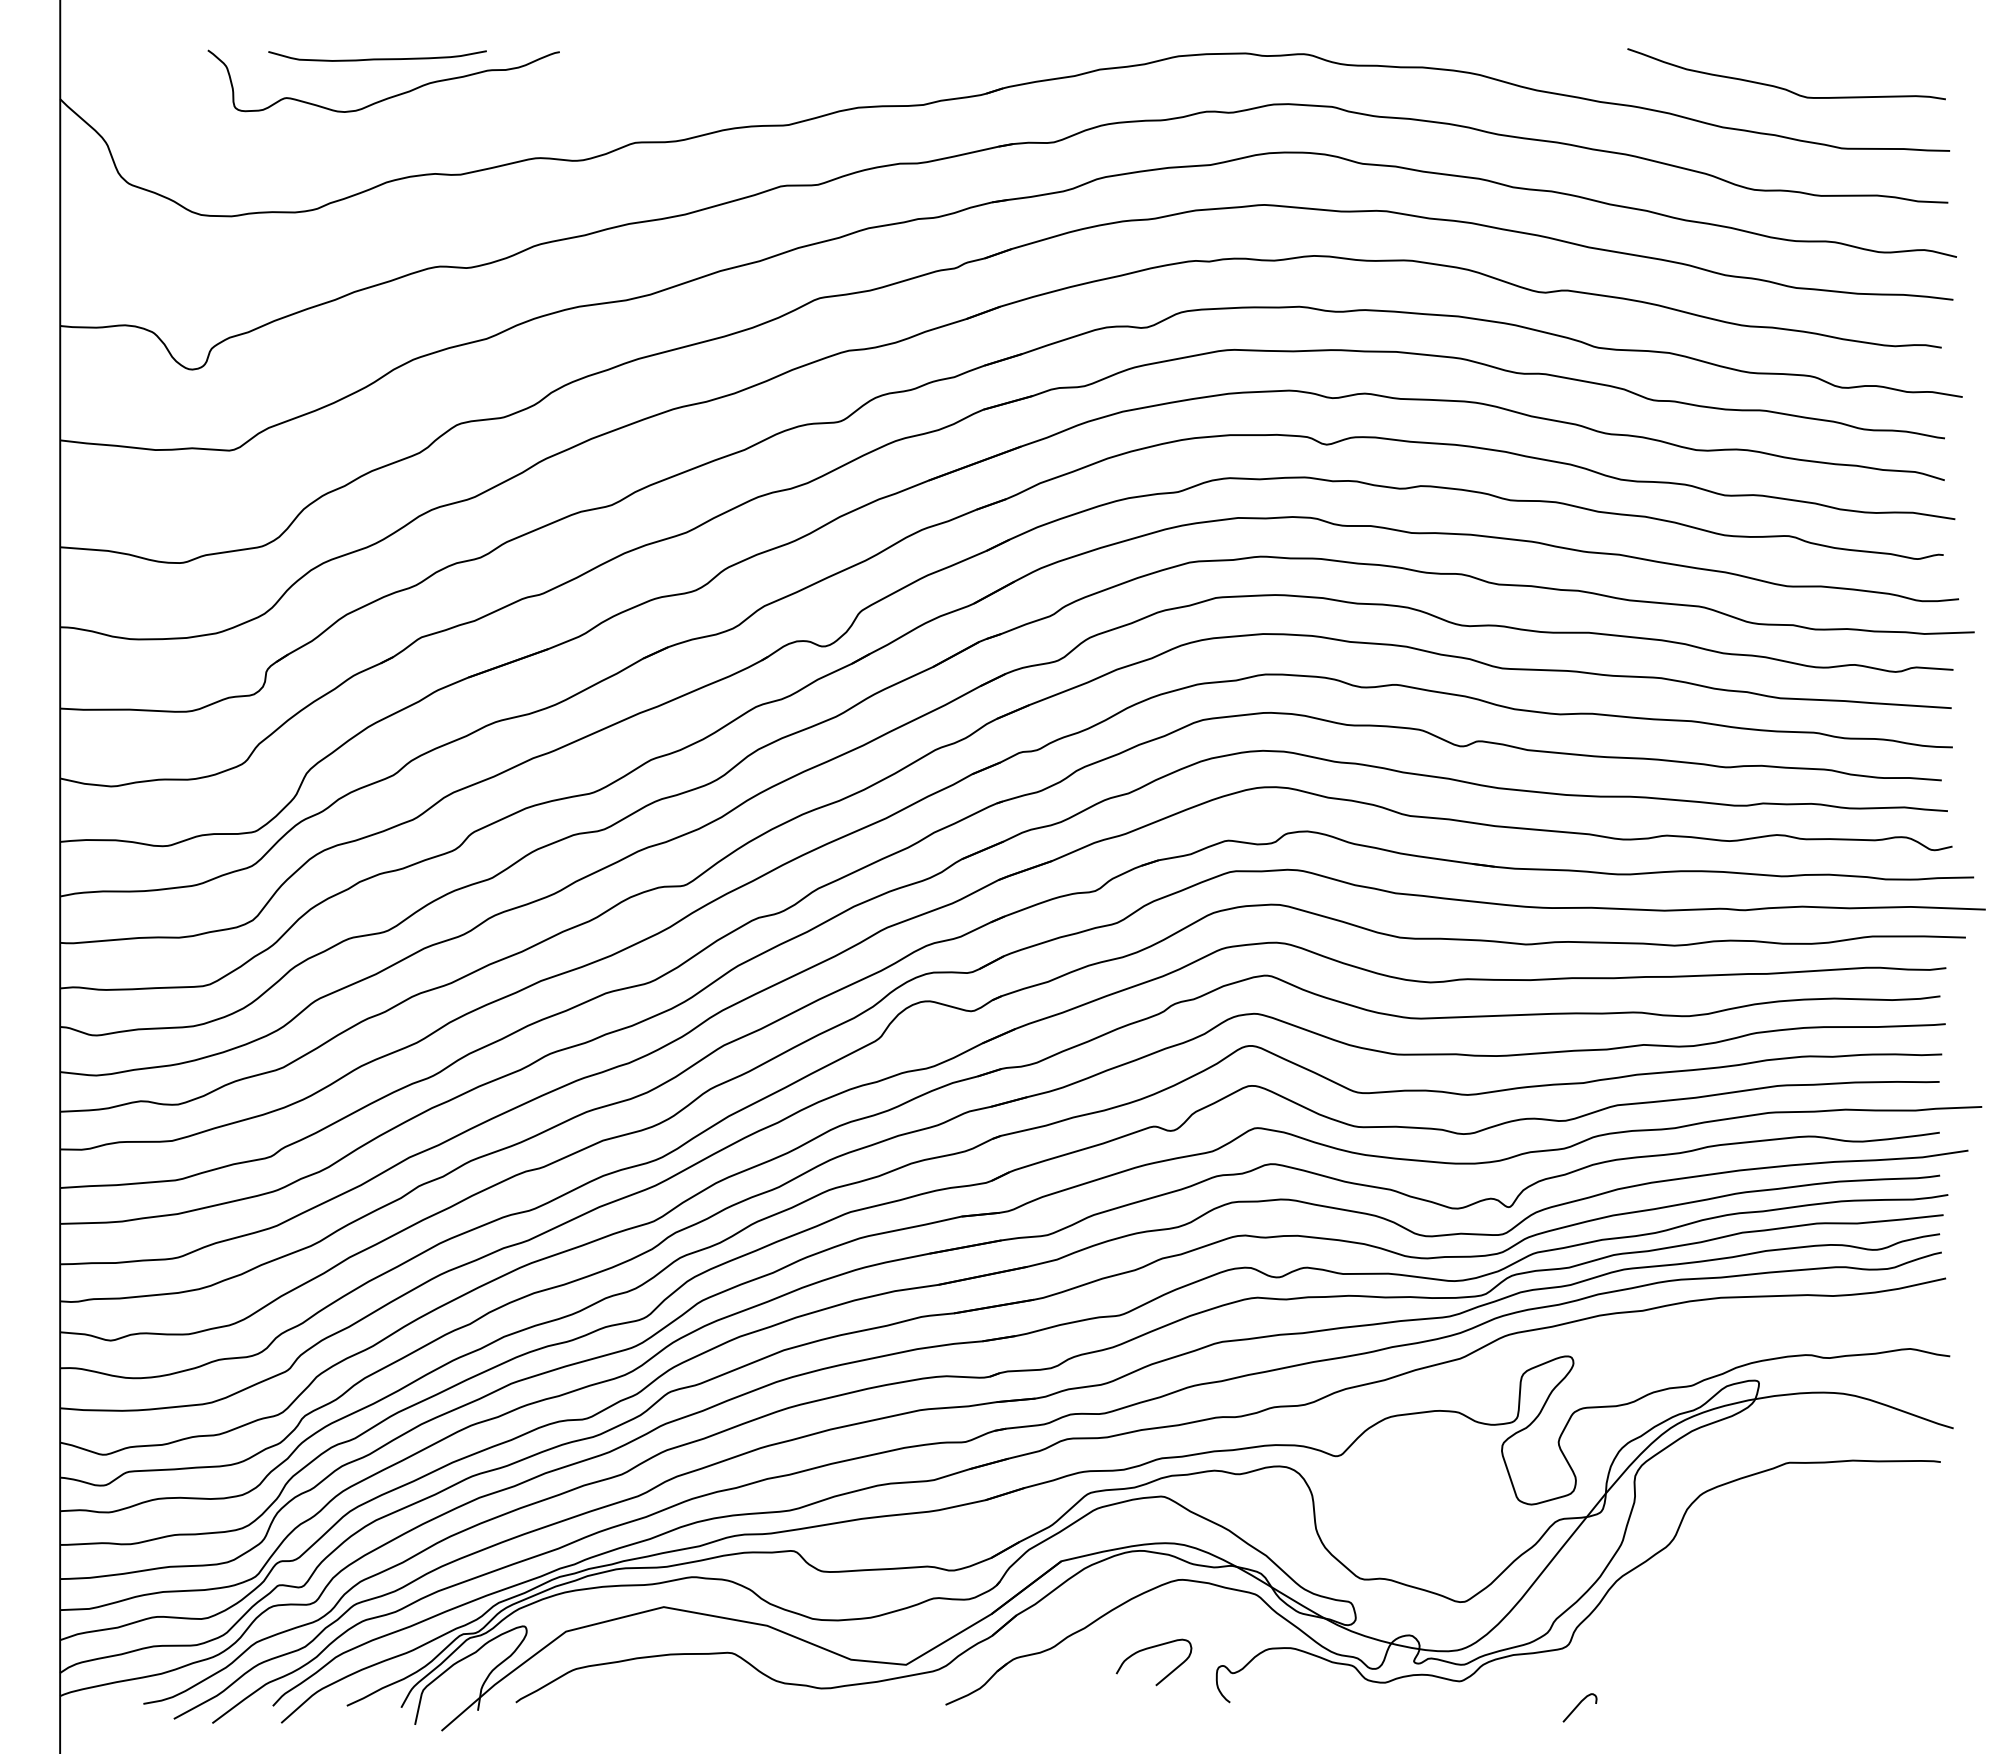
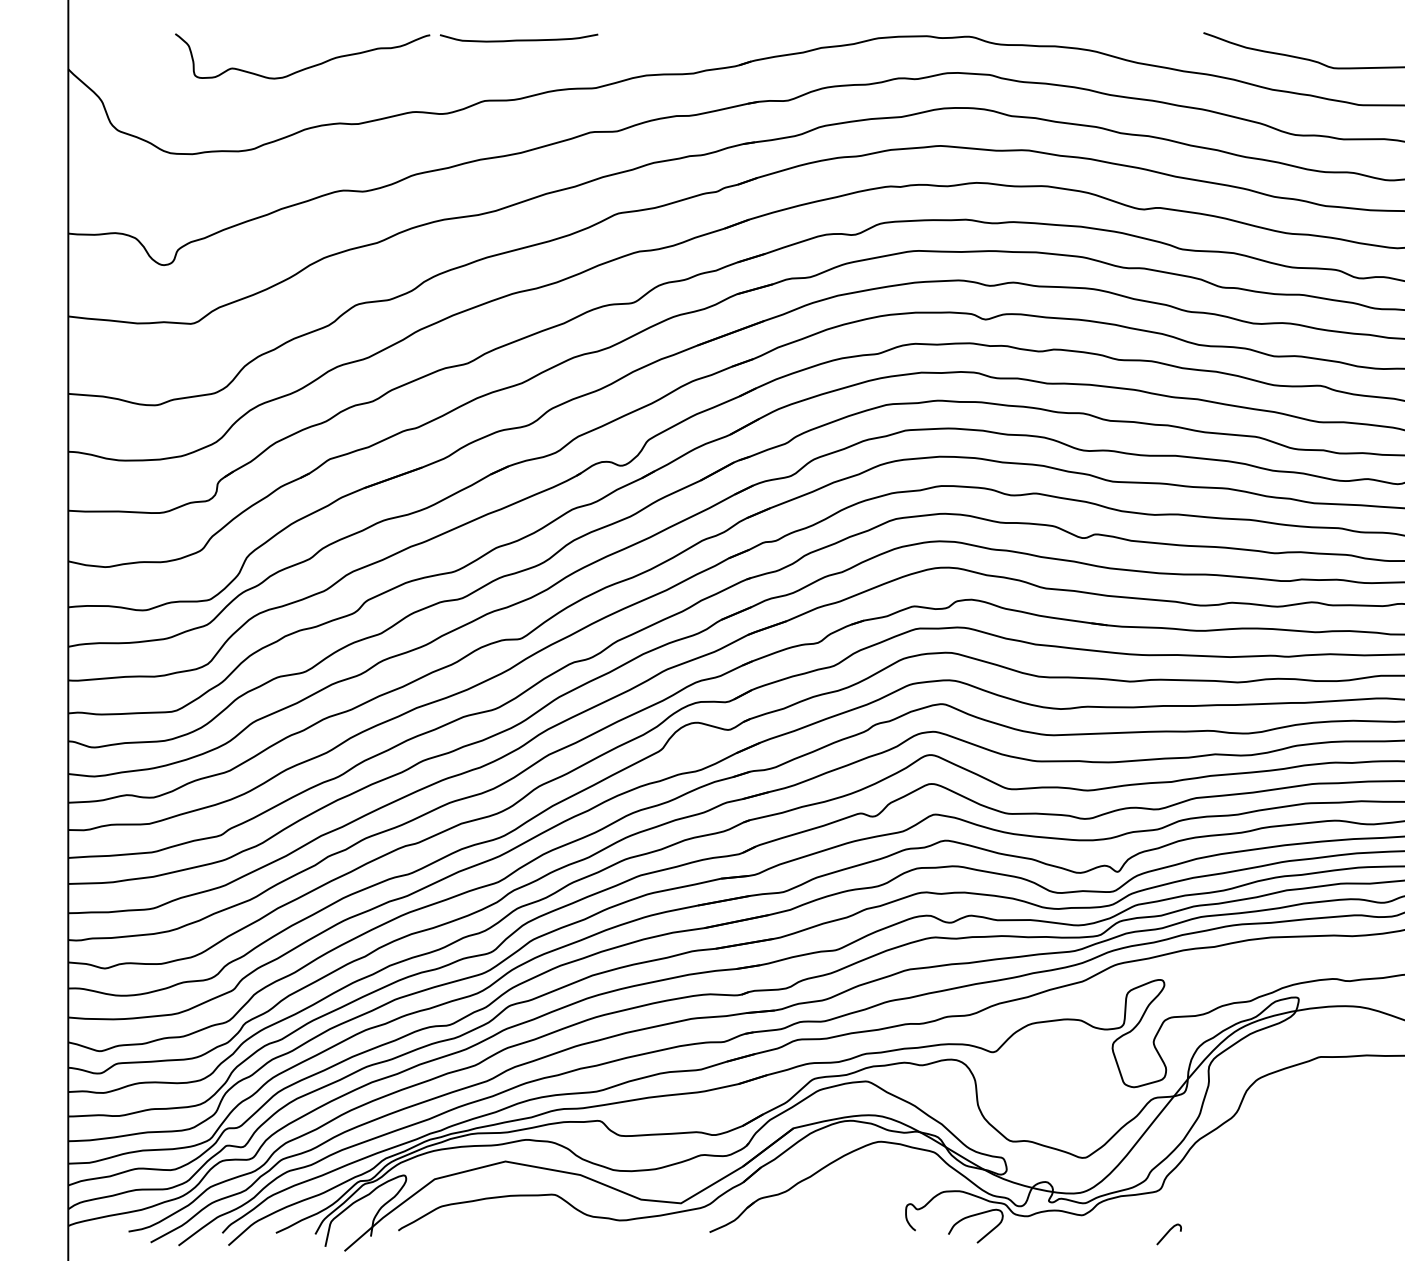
curve: (377, 58) -> (519, 39), moved
curve: (1148, 1649) -> (971, 1216), moved

